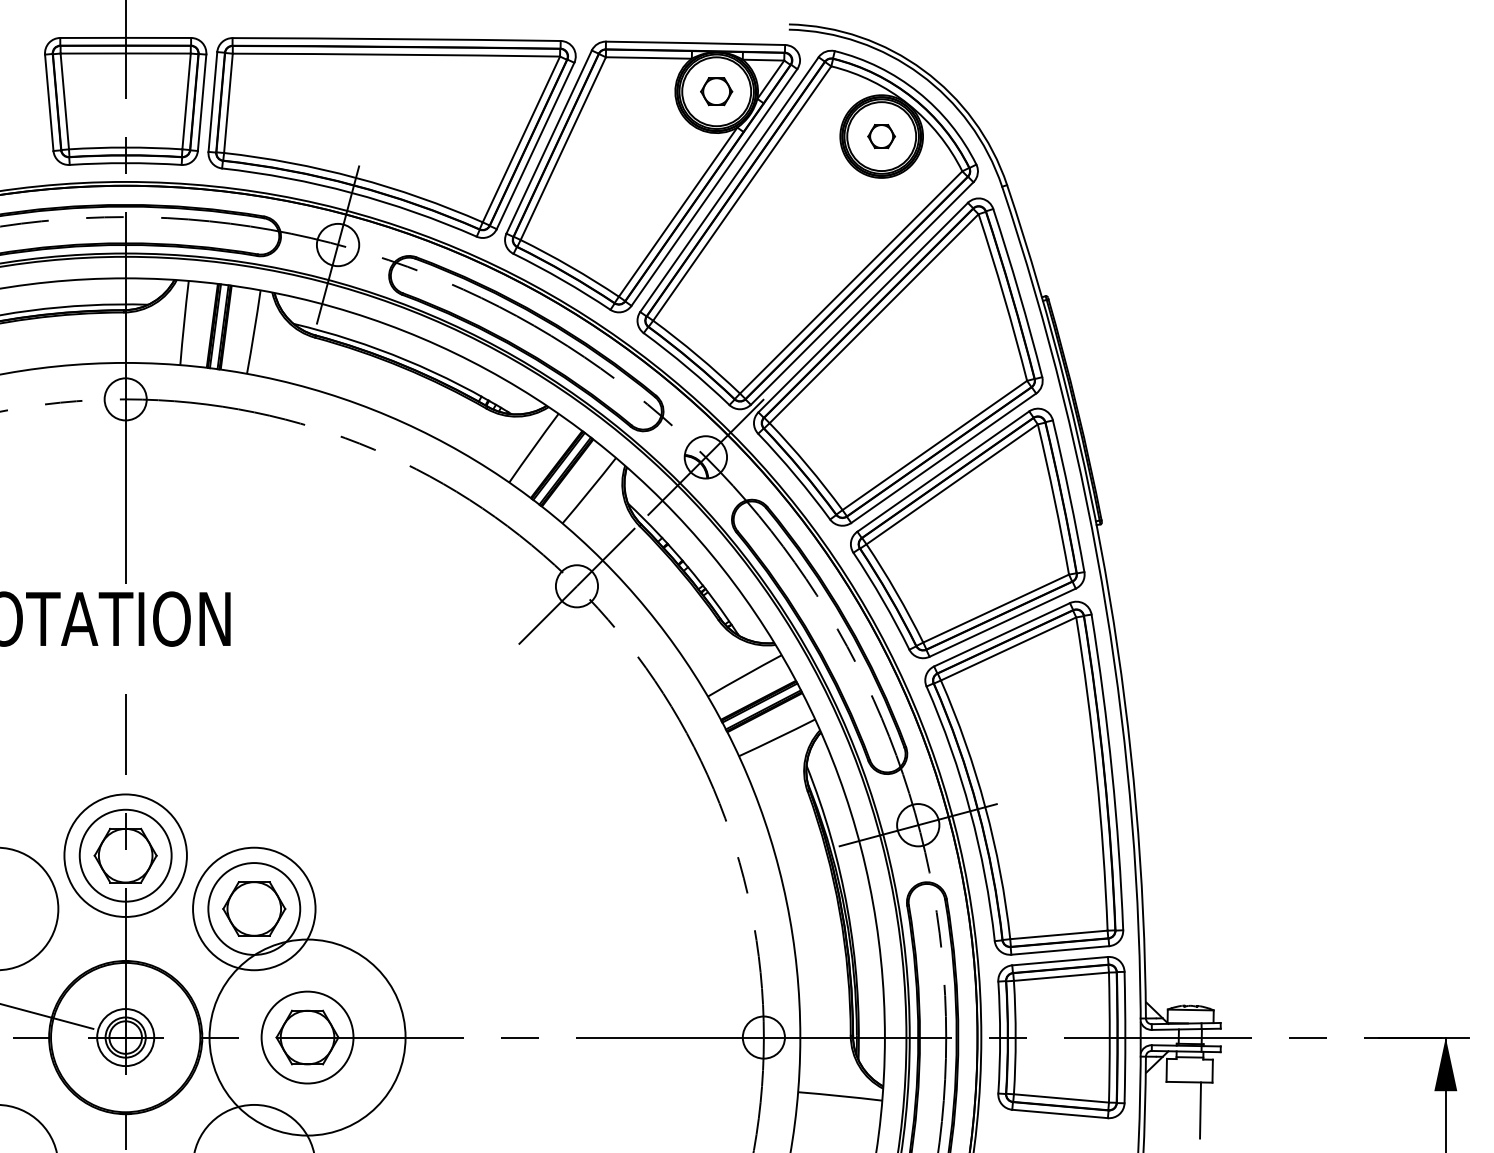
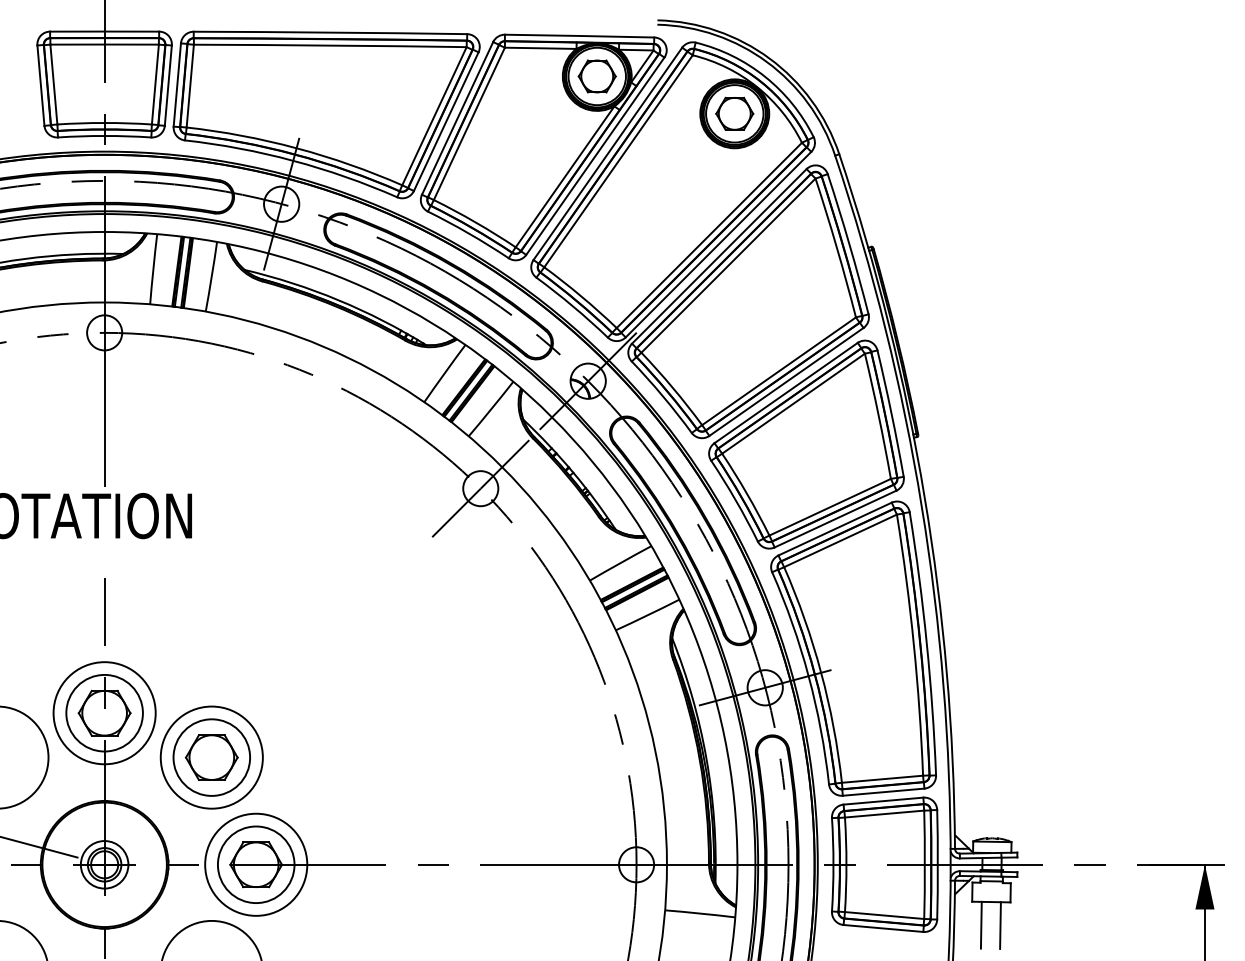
part: (716, 91) -> (597, 76), size x1.43
part: (881, 136) -> (734, 113), size x1.67
circle: (307, 1037) -> (256, 864), size x0.62
line: (1177, 1110) -> (981, 925), added

